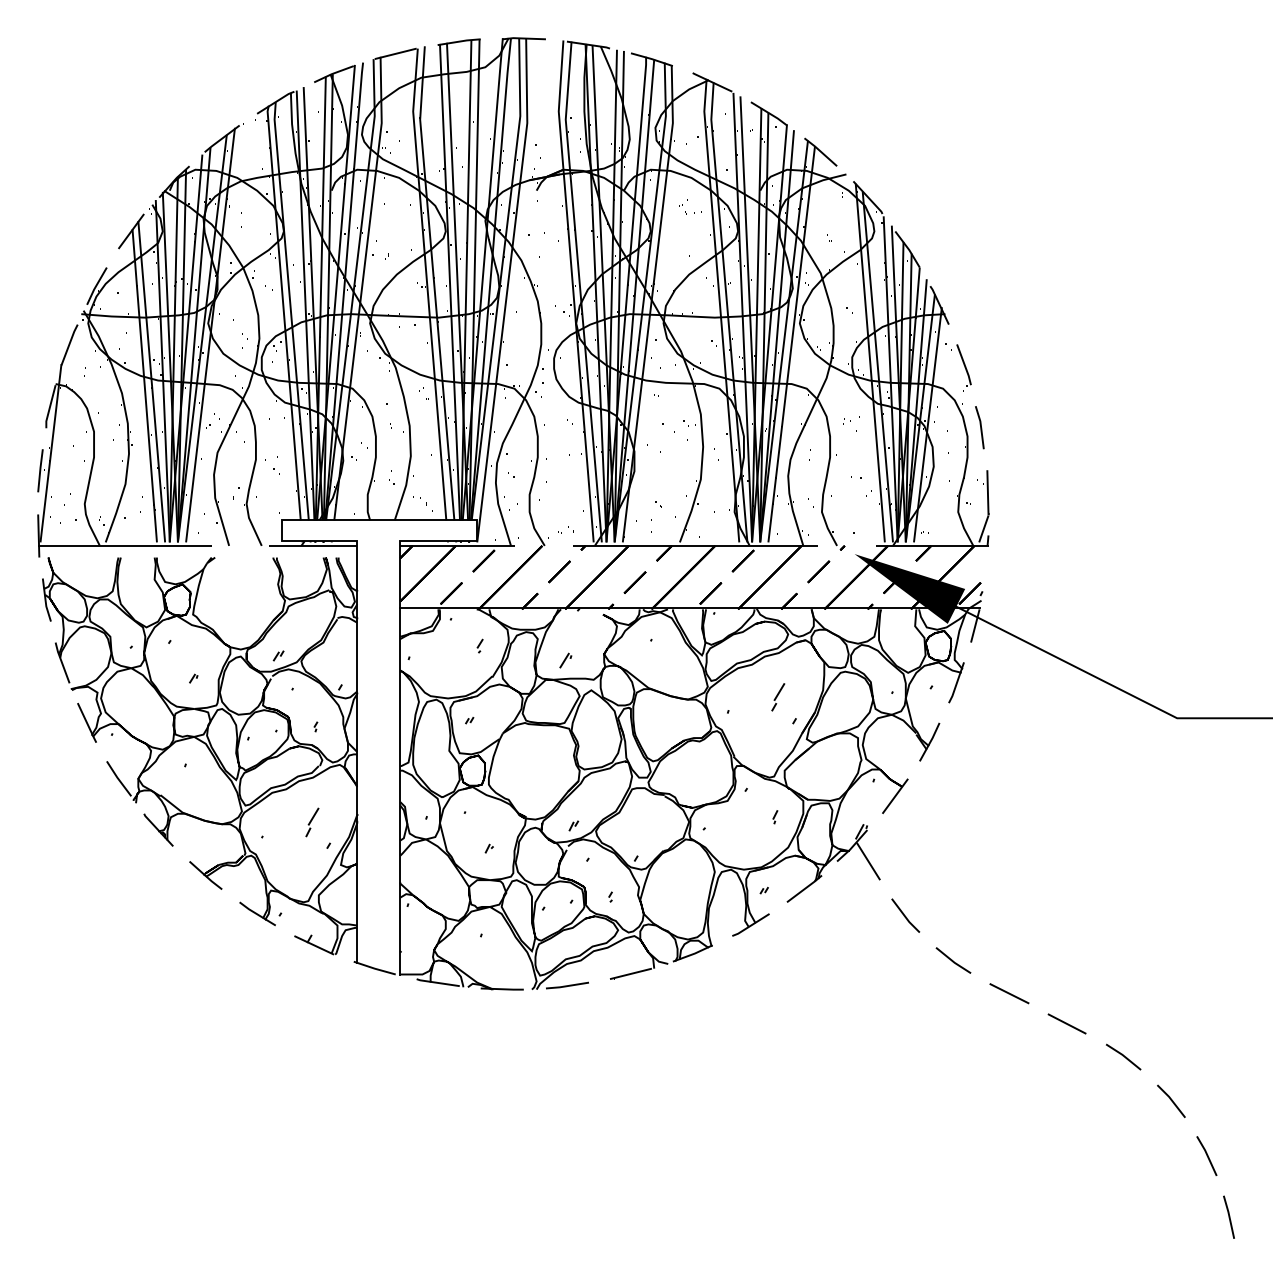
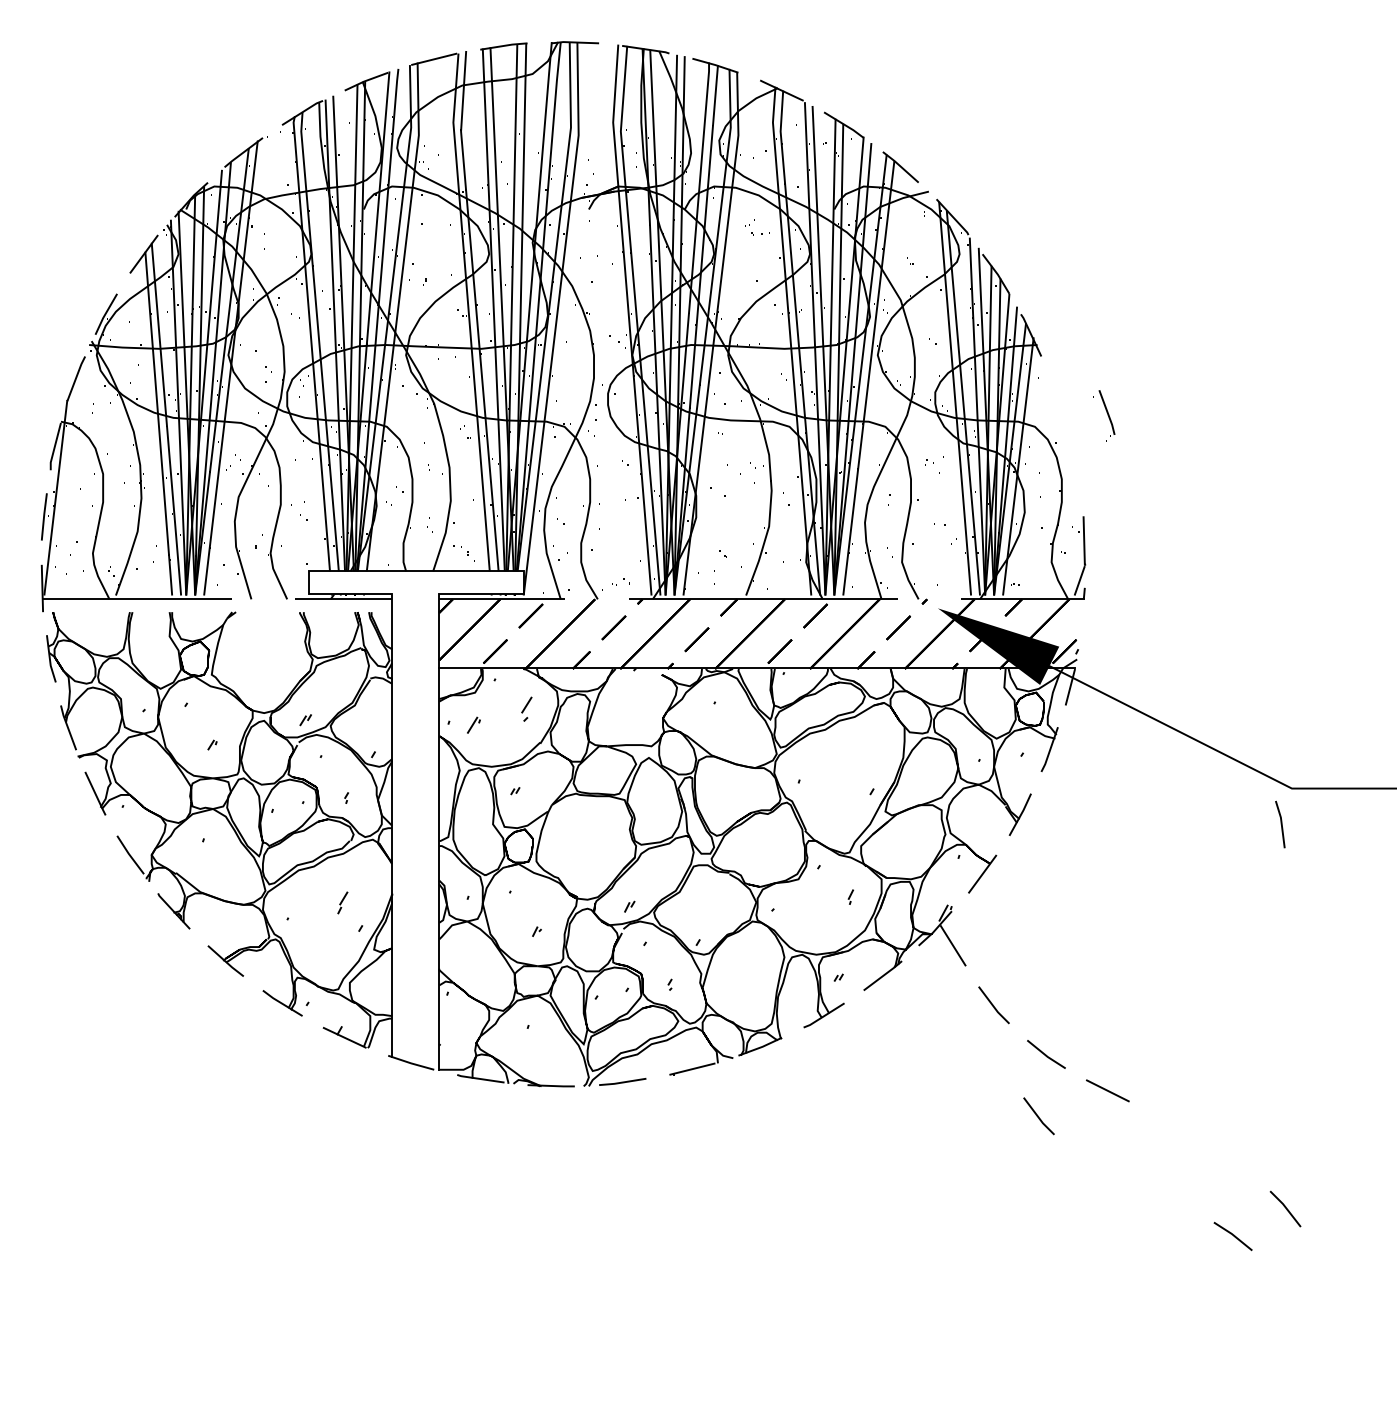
part: (961, 367) -> (1104, 415), moved
line: (979, 427) -> (1280, 824), moved
part: (479, 646) -> (526, 709), size x1.6
part: (565, 659) -> (473, 724), moved
part: (777, 697) -> (853, 765), removed
part: (312, 822) -> (342, 902), size x0.7
line: (946, 1017) -> (1038, 1116), added
line: (1067, 1023) -> (1171, 1123), removed
line: (1123, 1056) -> (1232, 1235), moved
line: (1206, 1155) -> (1324, 1268), removed
line: (1228, 1216) -> (1348, 1335), removed

